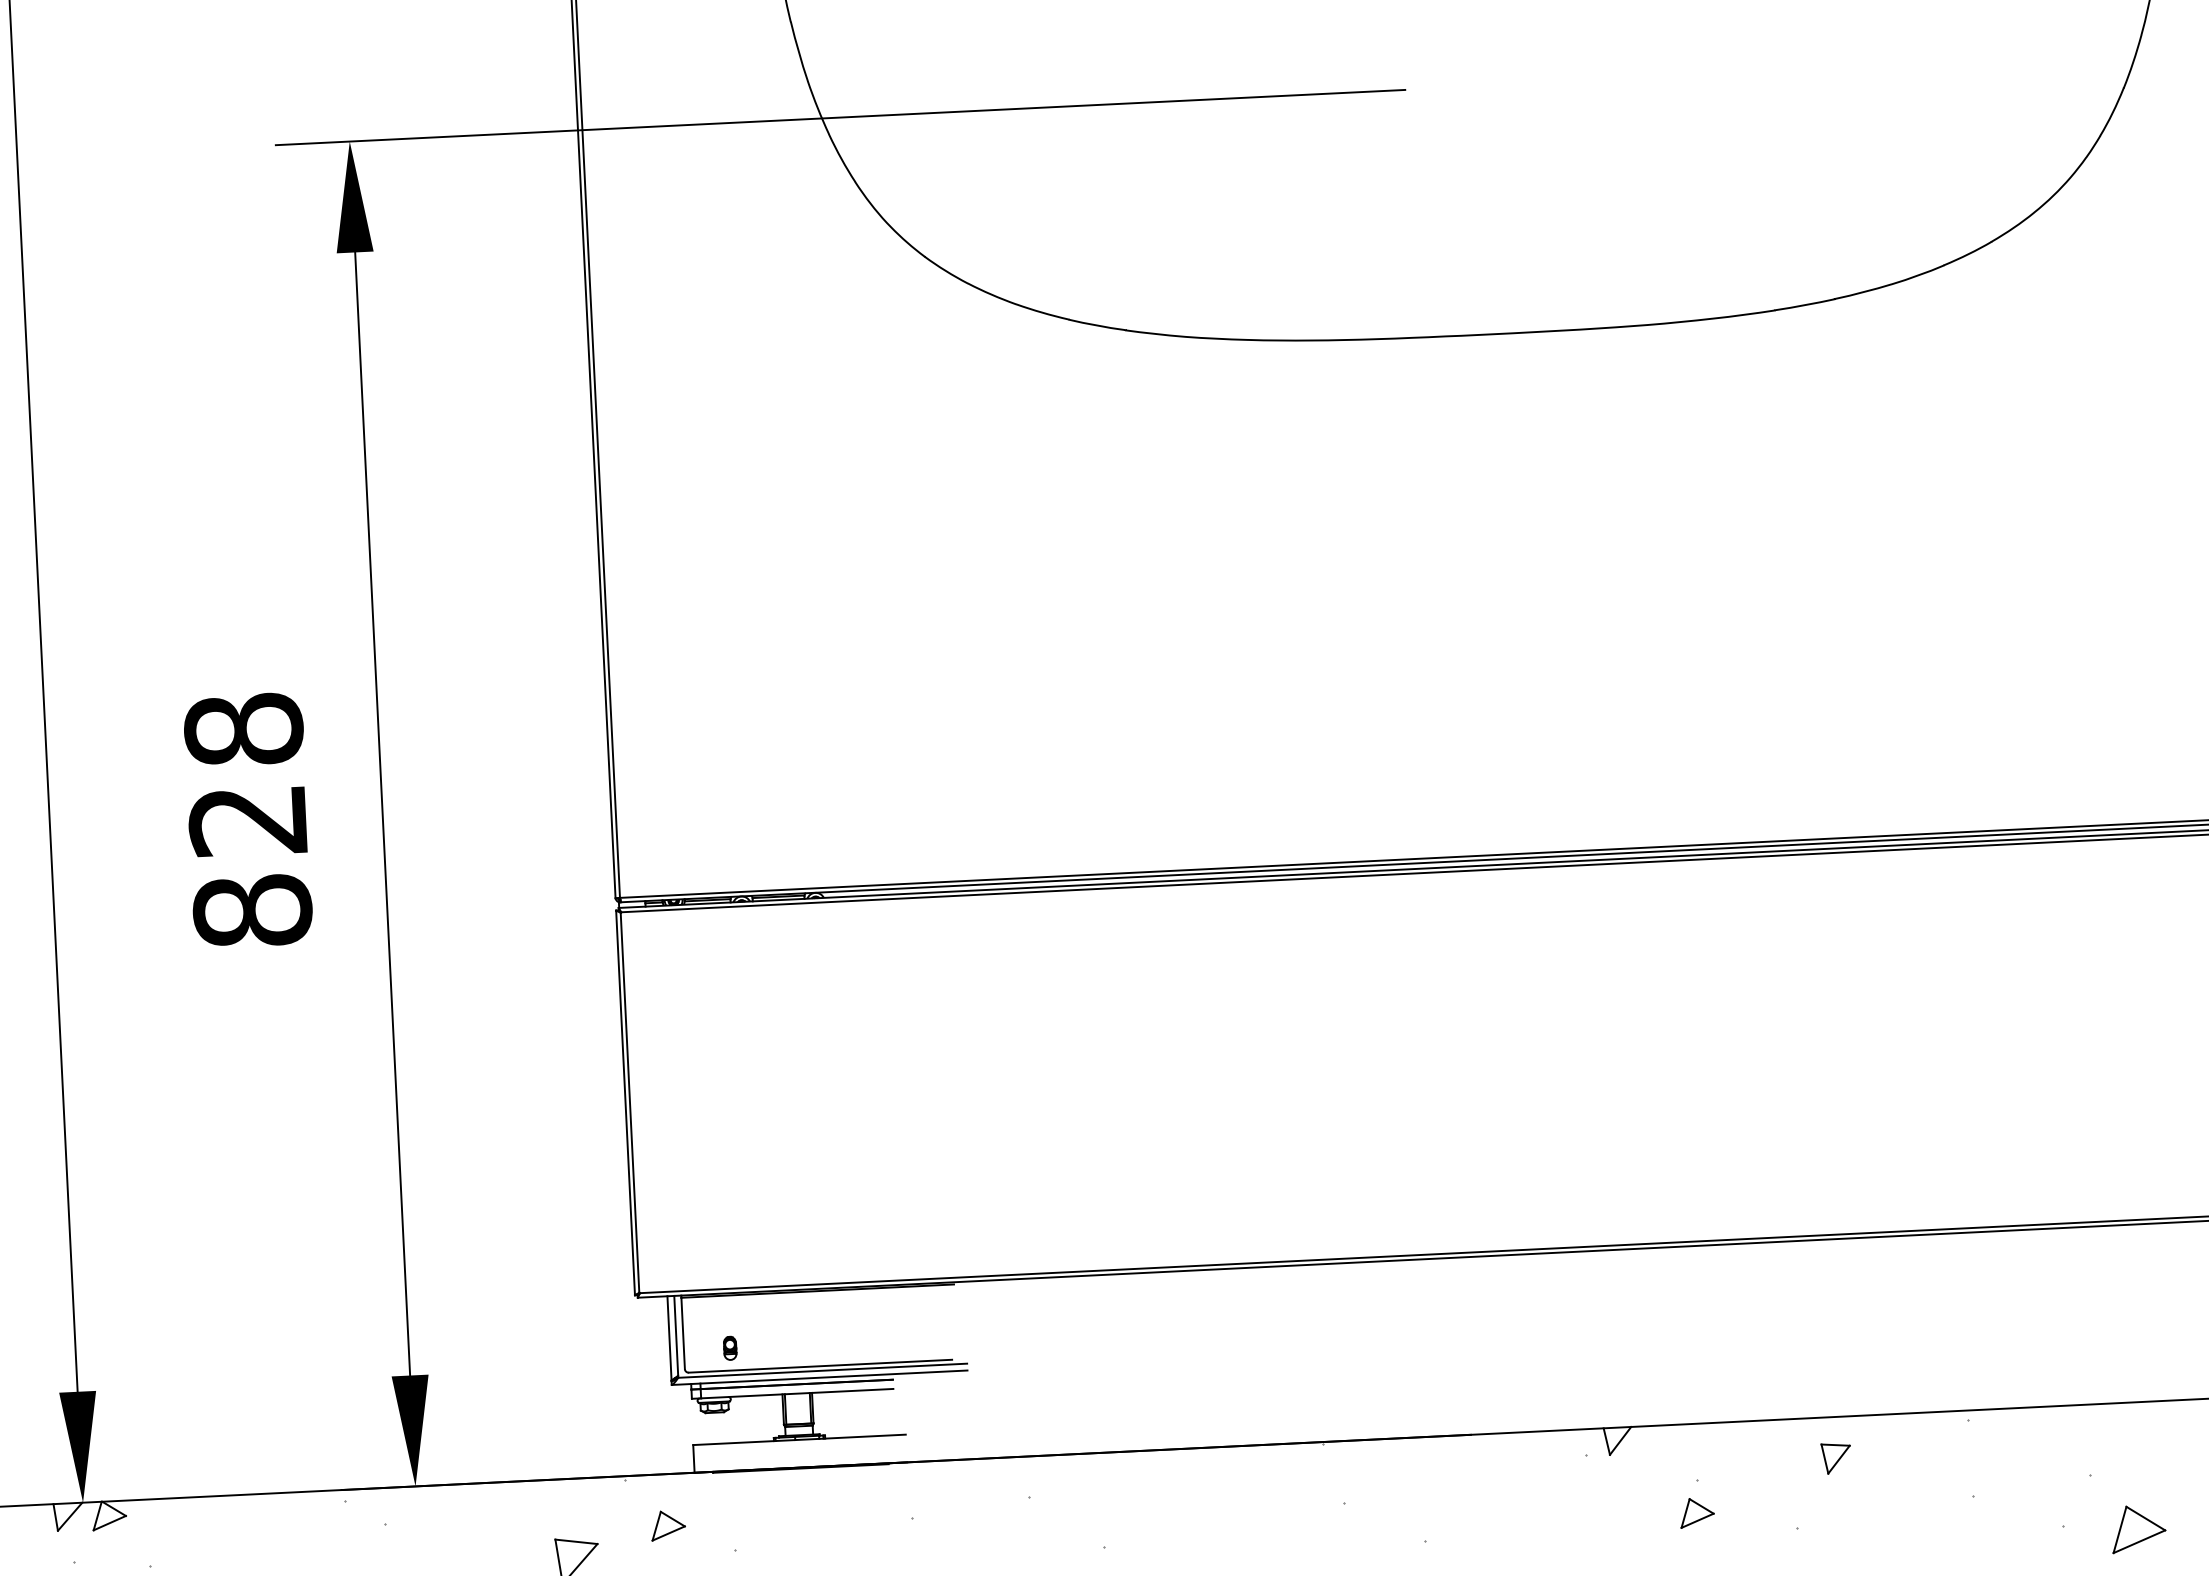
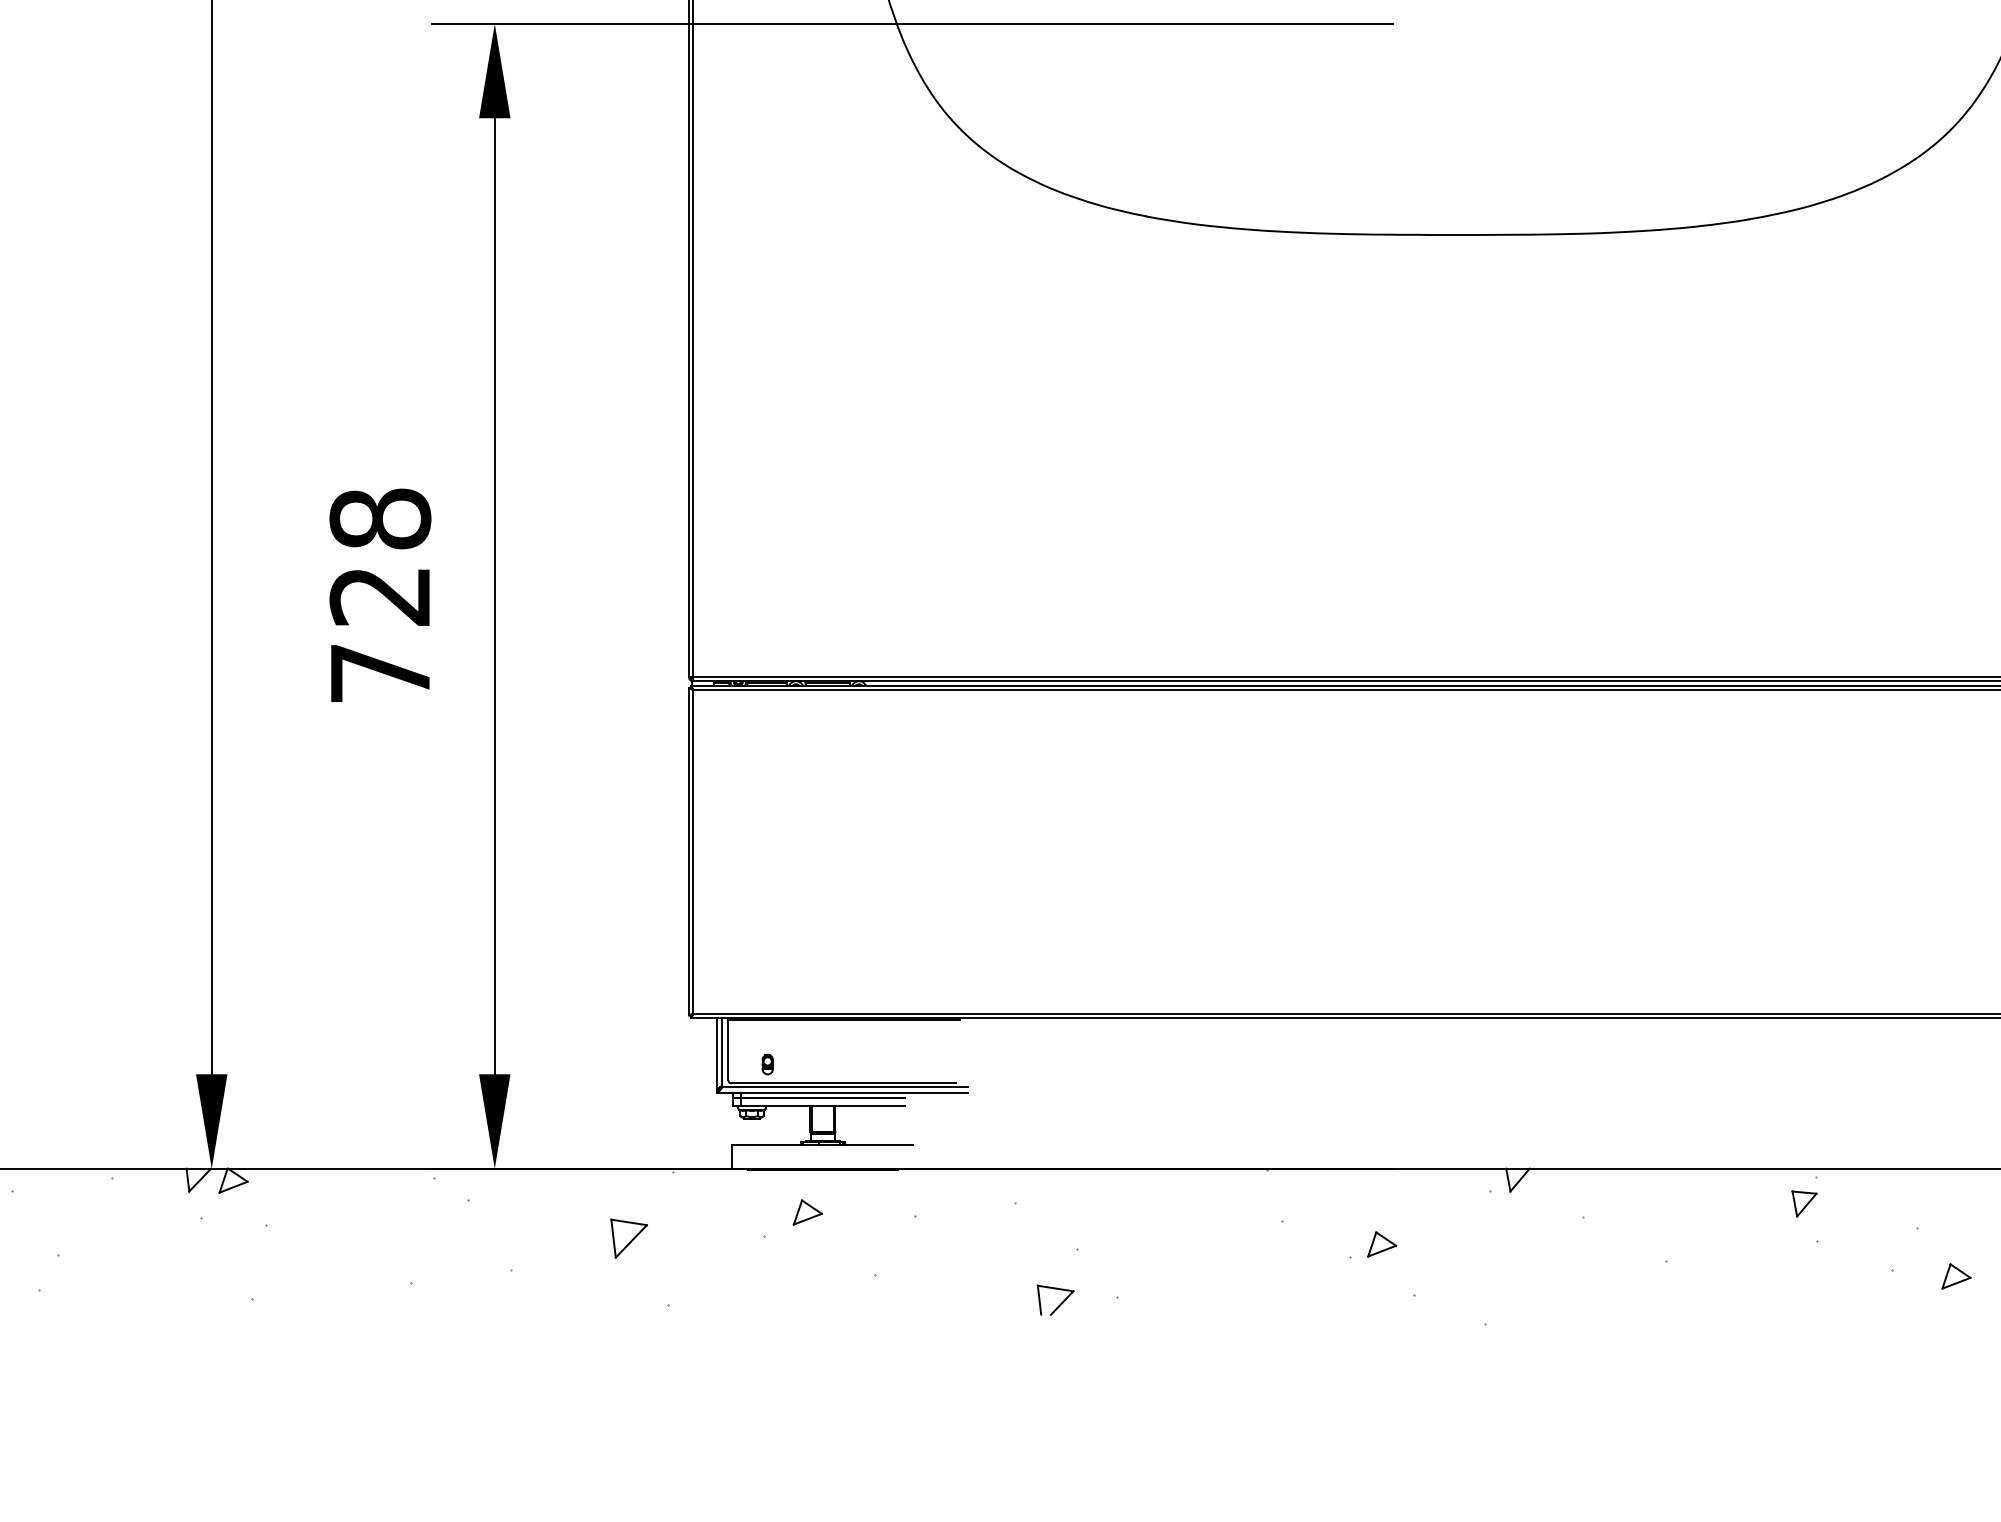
text: (252, 911) -> (380, 673), 828 -> 728
part: (1836, 1457) -> (1804, 1203), moved
part: (1697, 1512) -> (1382, 1244), moved
part: (667, 1525) -> (807, 1212), moved
part: (2138, 1529) -> (1956, 1276), size x0.62

